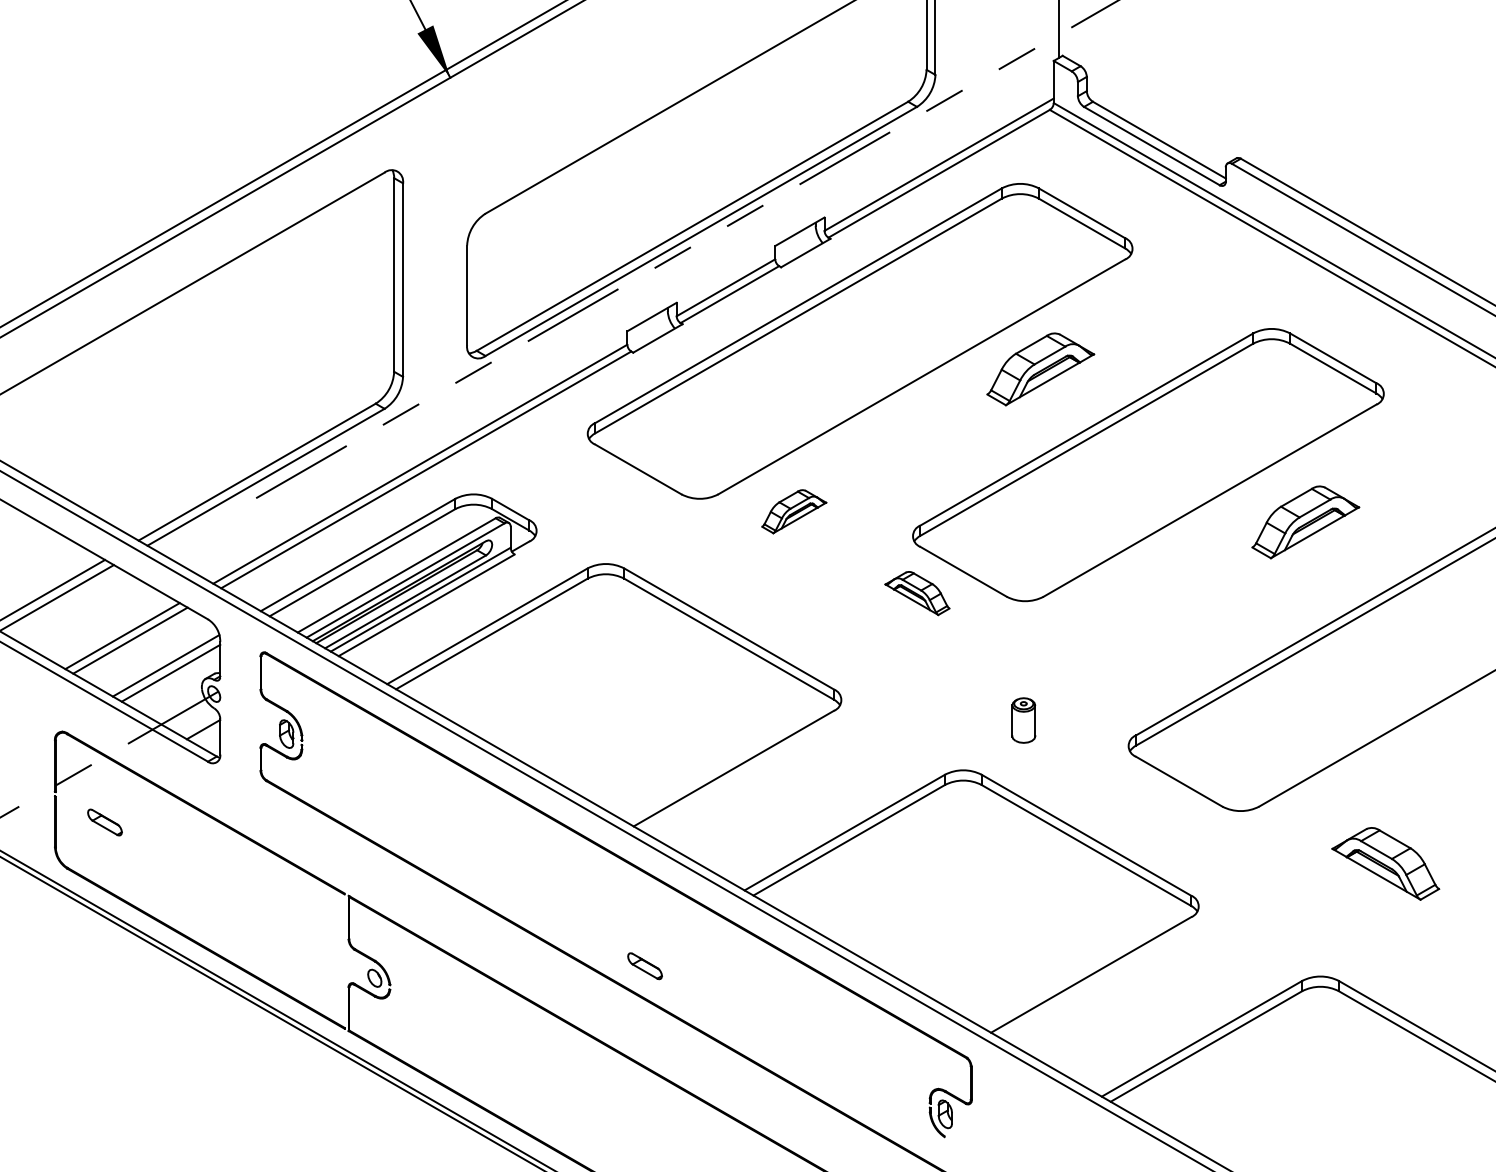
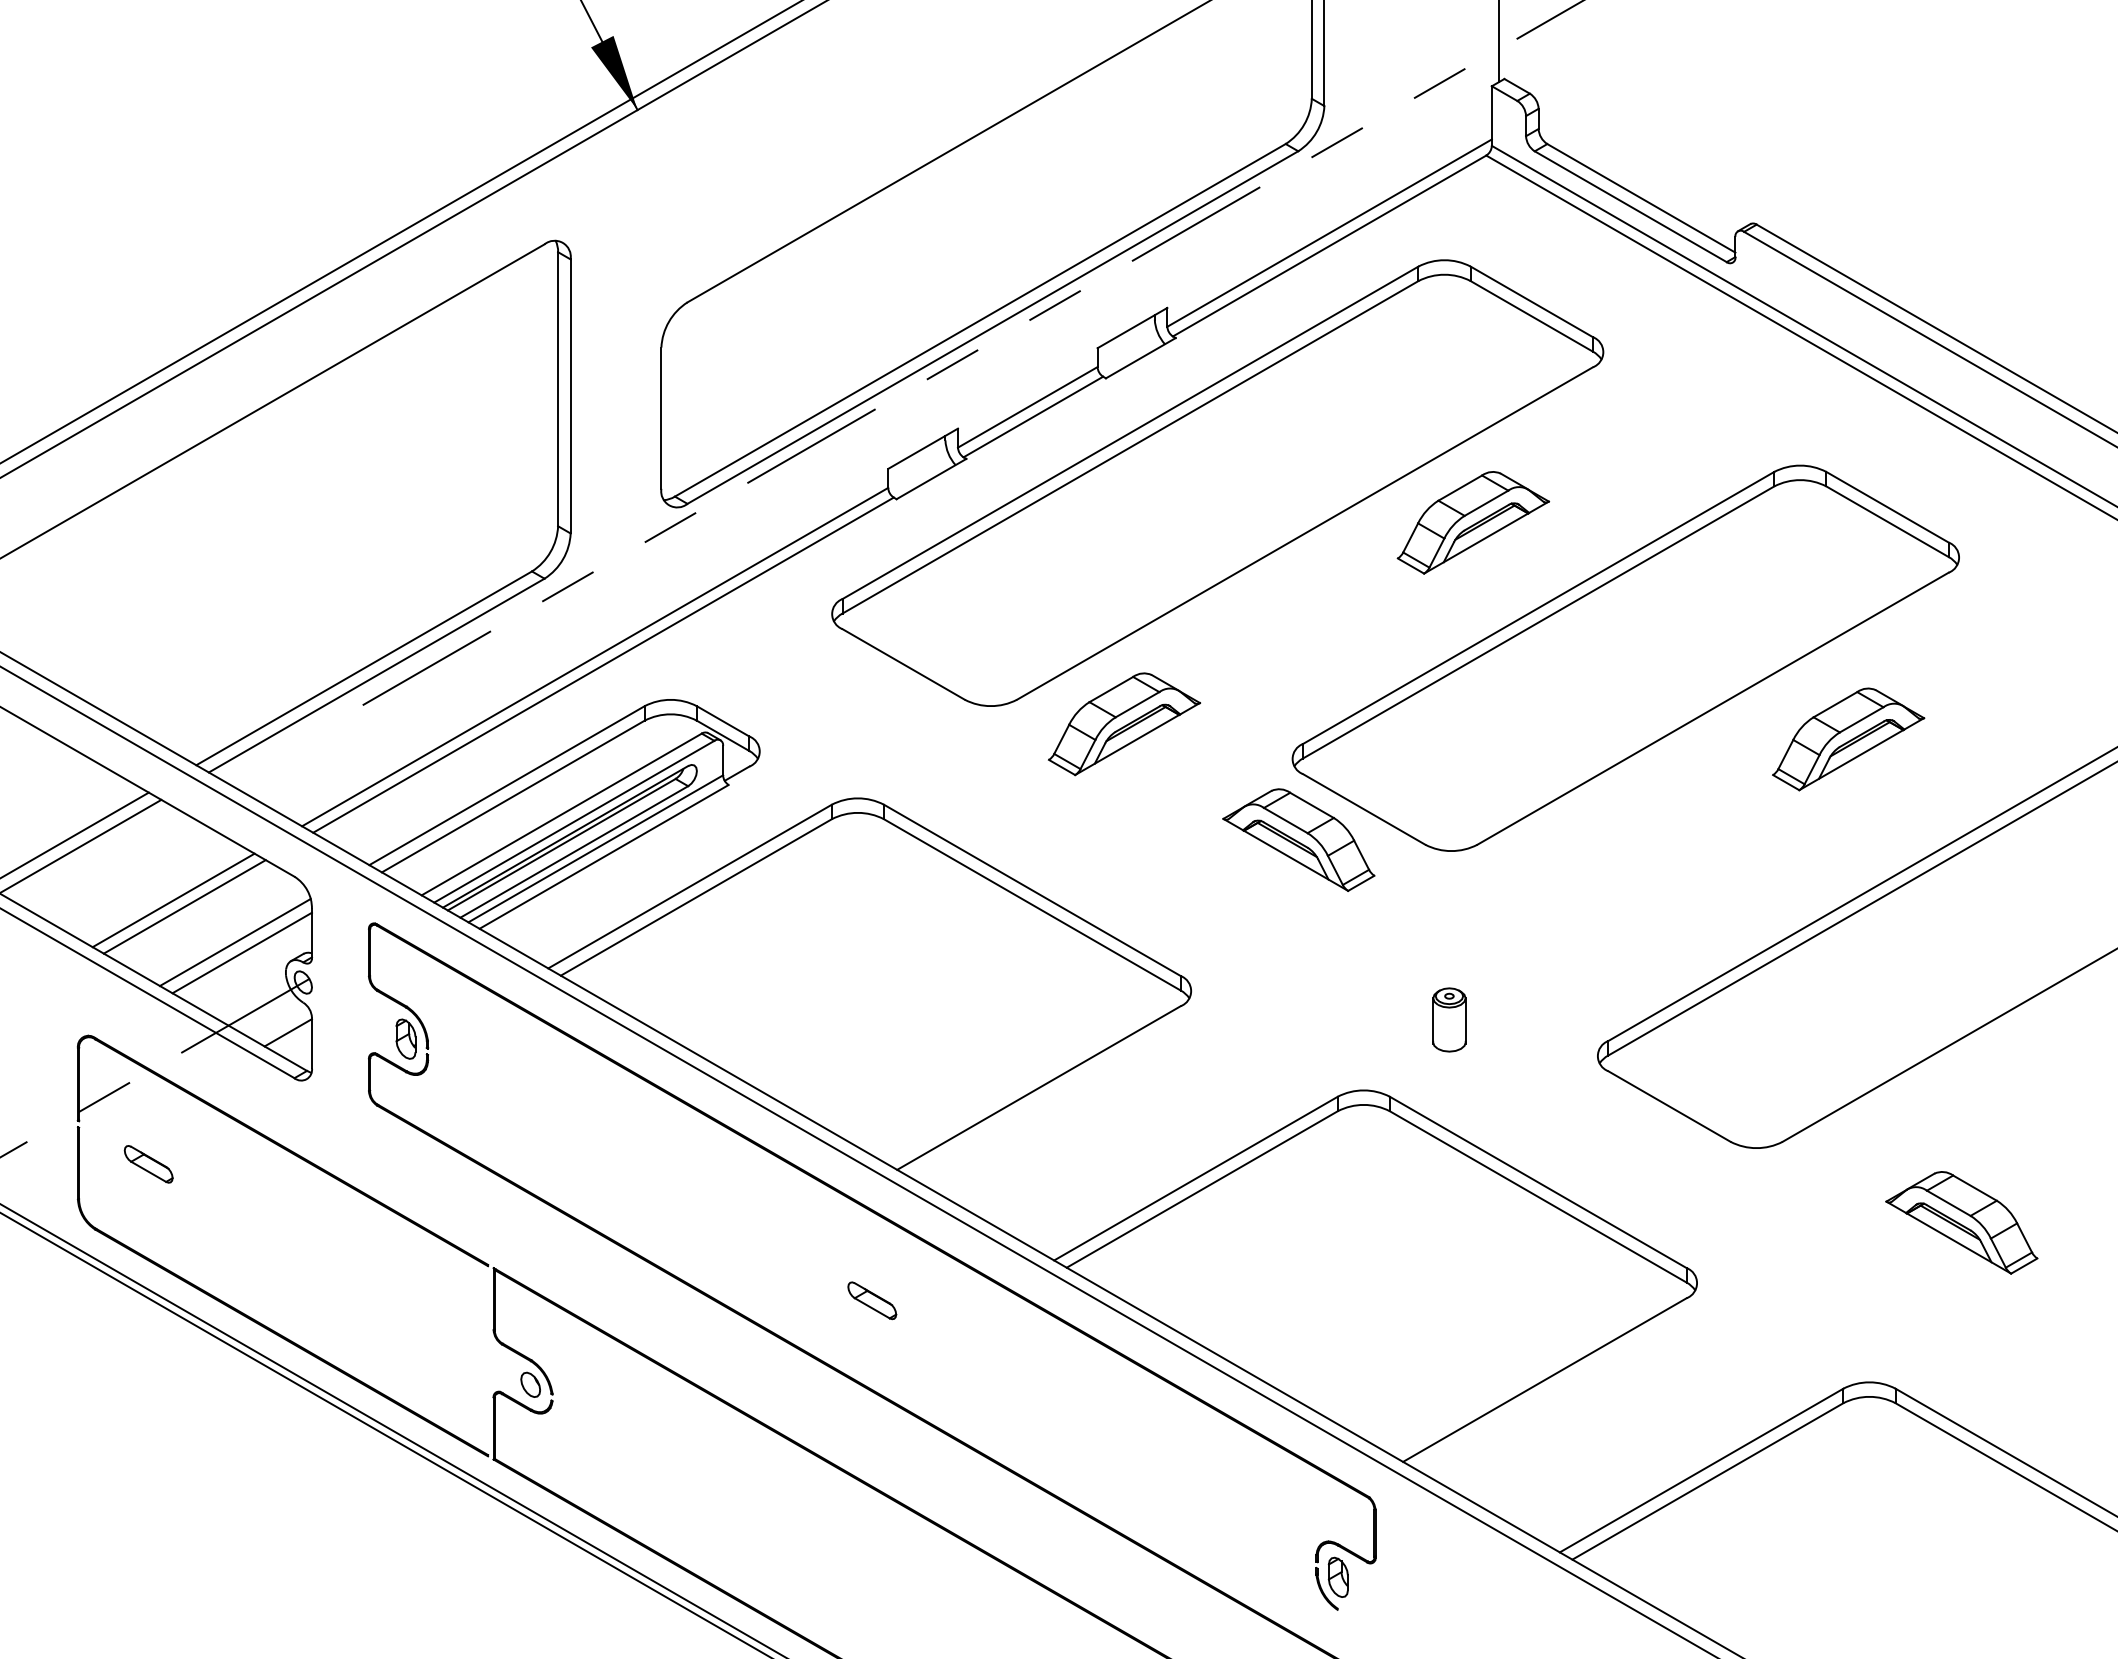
part: (794, 511) -> (1124, 724), size x1.67
part: (917, 593) -> (1298, 839), size x1.67
part: (645, 966) -> (872, 1300), moved

